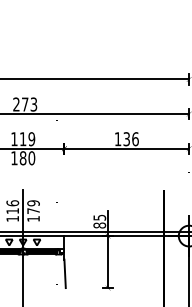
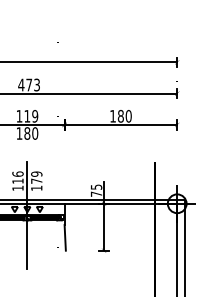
text: (16, 103) -> (21, 84), 273 -> 473
text: (130, 139) -> (124, 116), 136 -> 180
text: (99, 224) -> (96, 193), 85 -> 75

